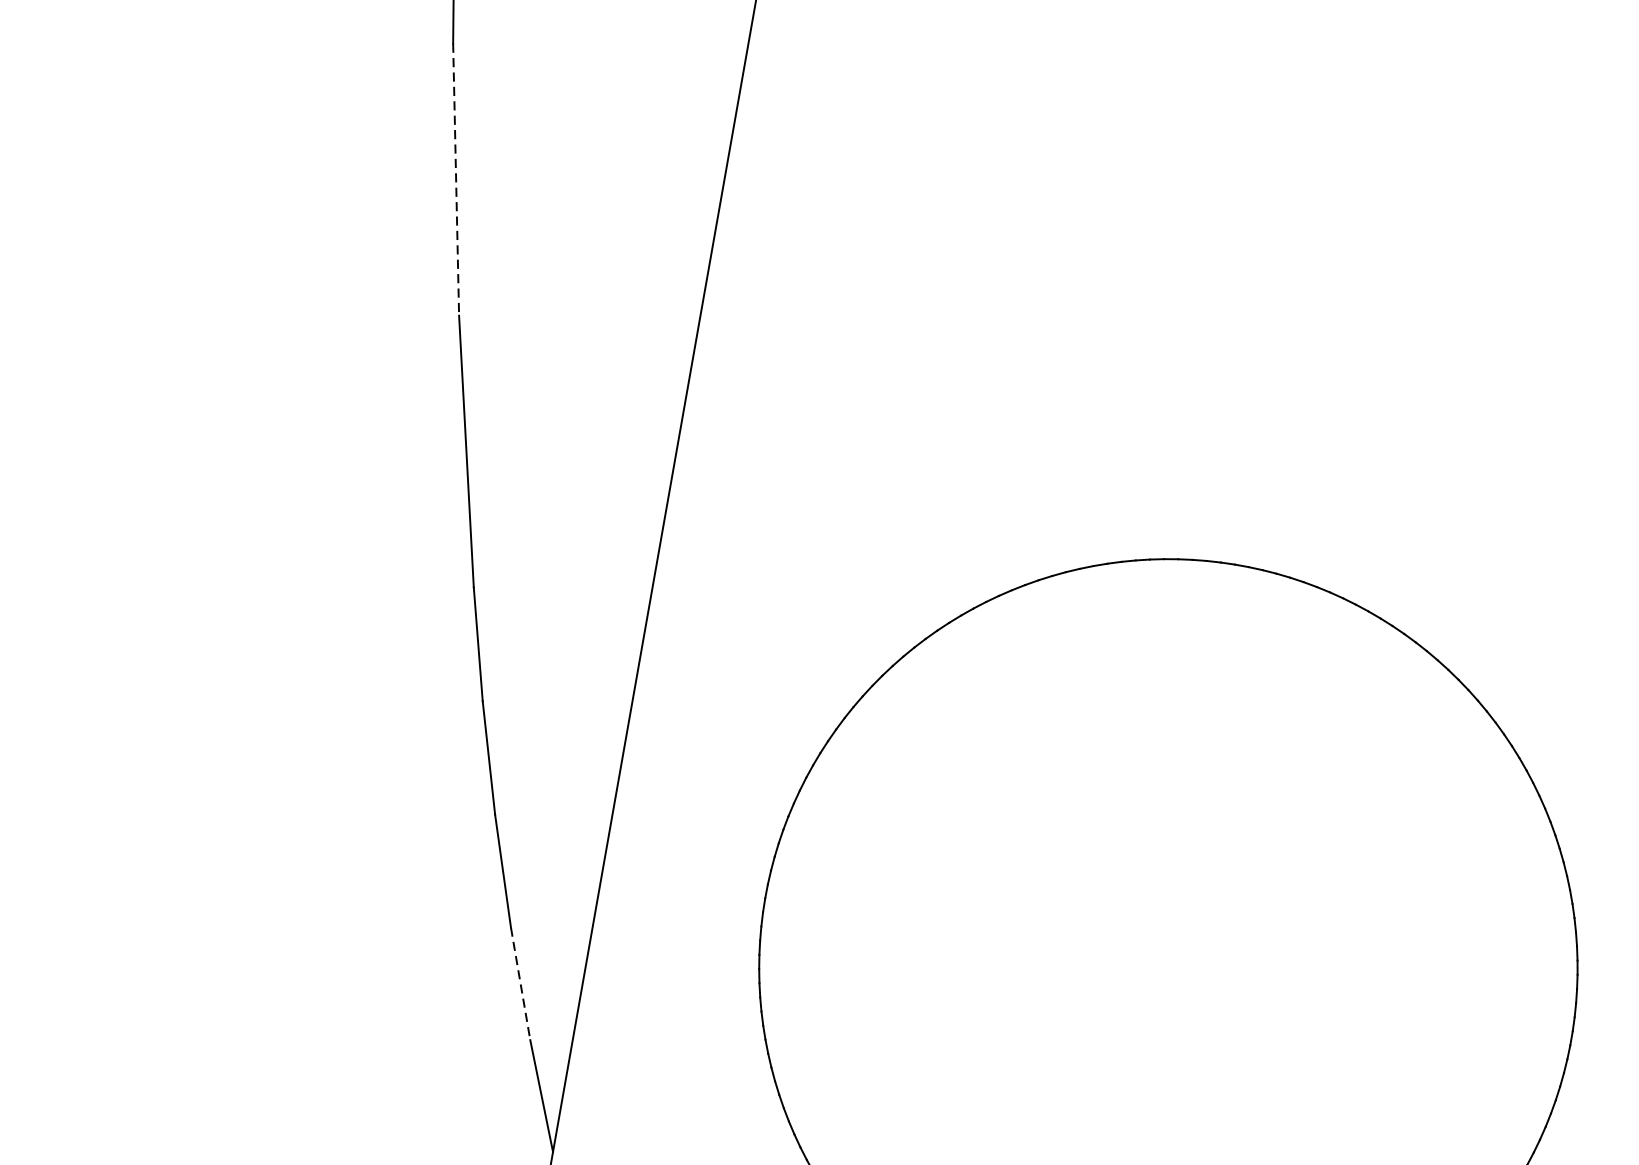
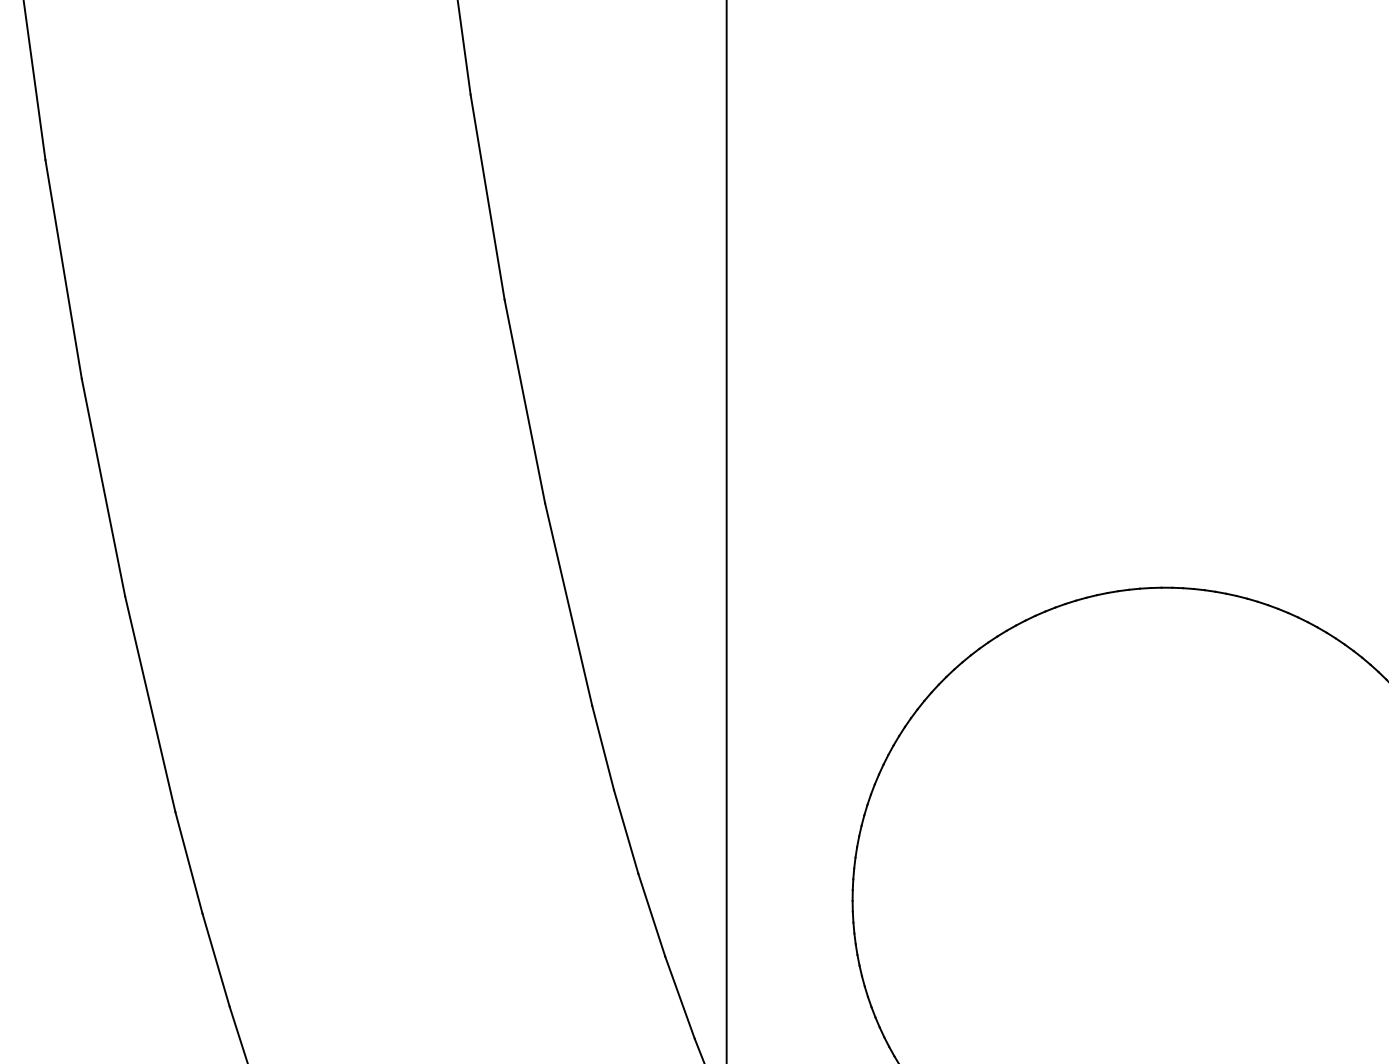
line: (455, 179) -> (524, 401), dashed -> solid
line: (521, 983) -> (680, 997), dashed -> solid

